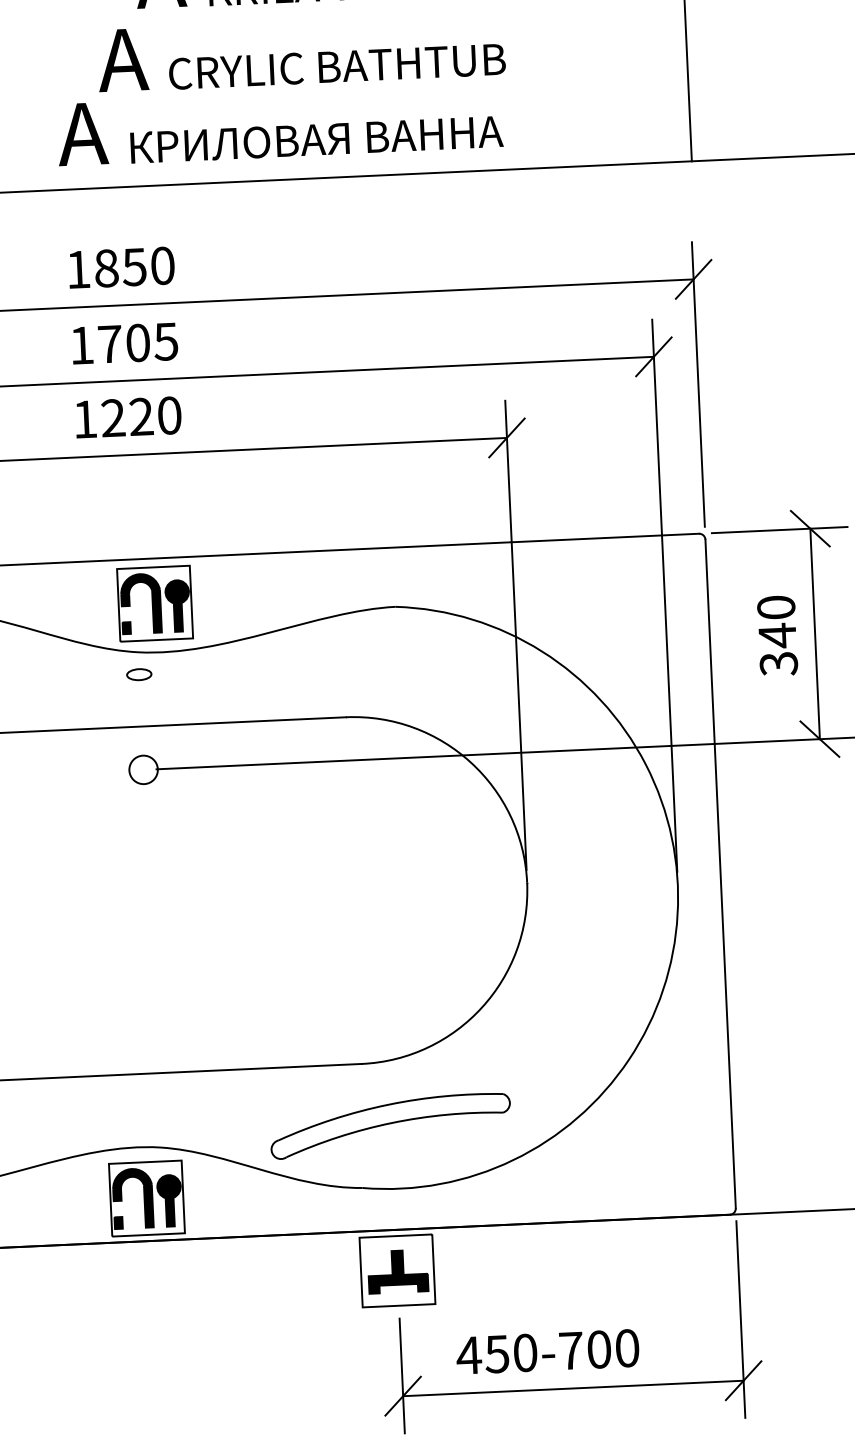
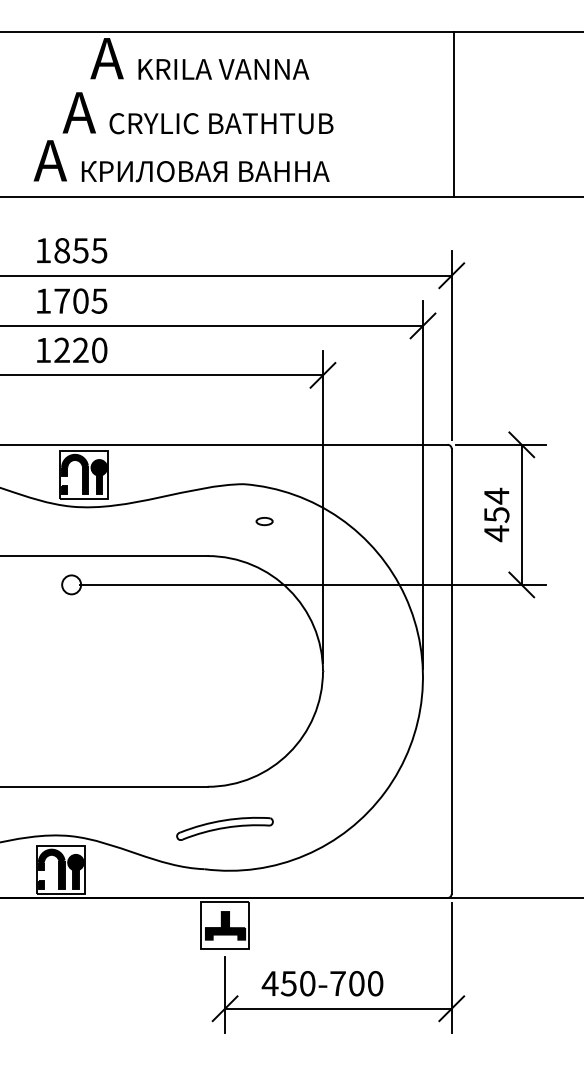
text: (162, 265) -> (99, 250), 1850 -> 1855
text: (777, 635) -> (496, 514), 340 -> 454
part: (139, 674) -> (264, 521), moved
part: (389, 1125) -> (224, 828), size x0.6

